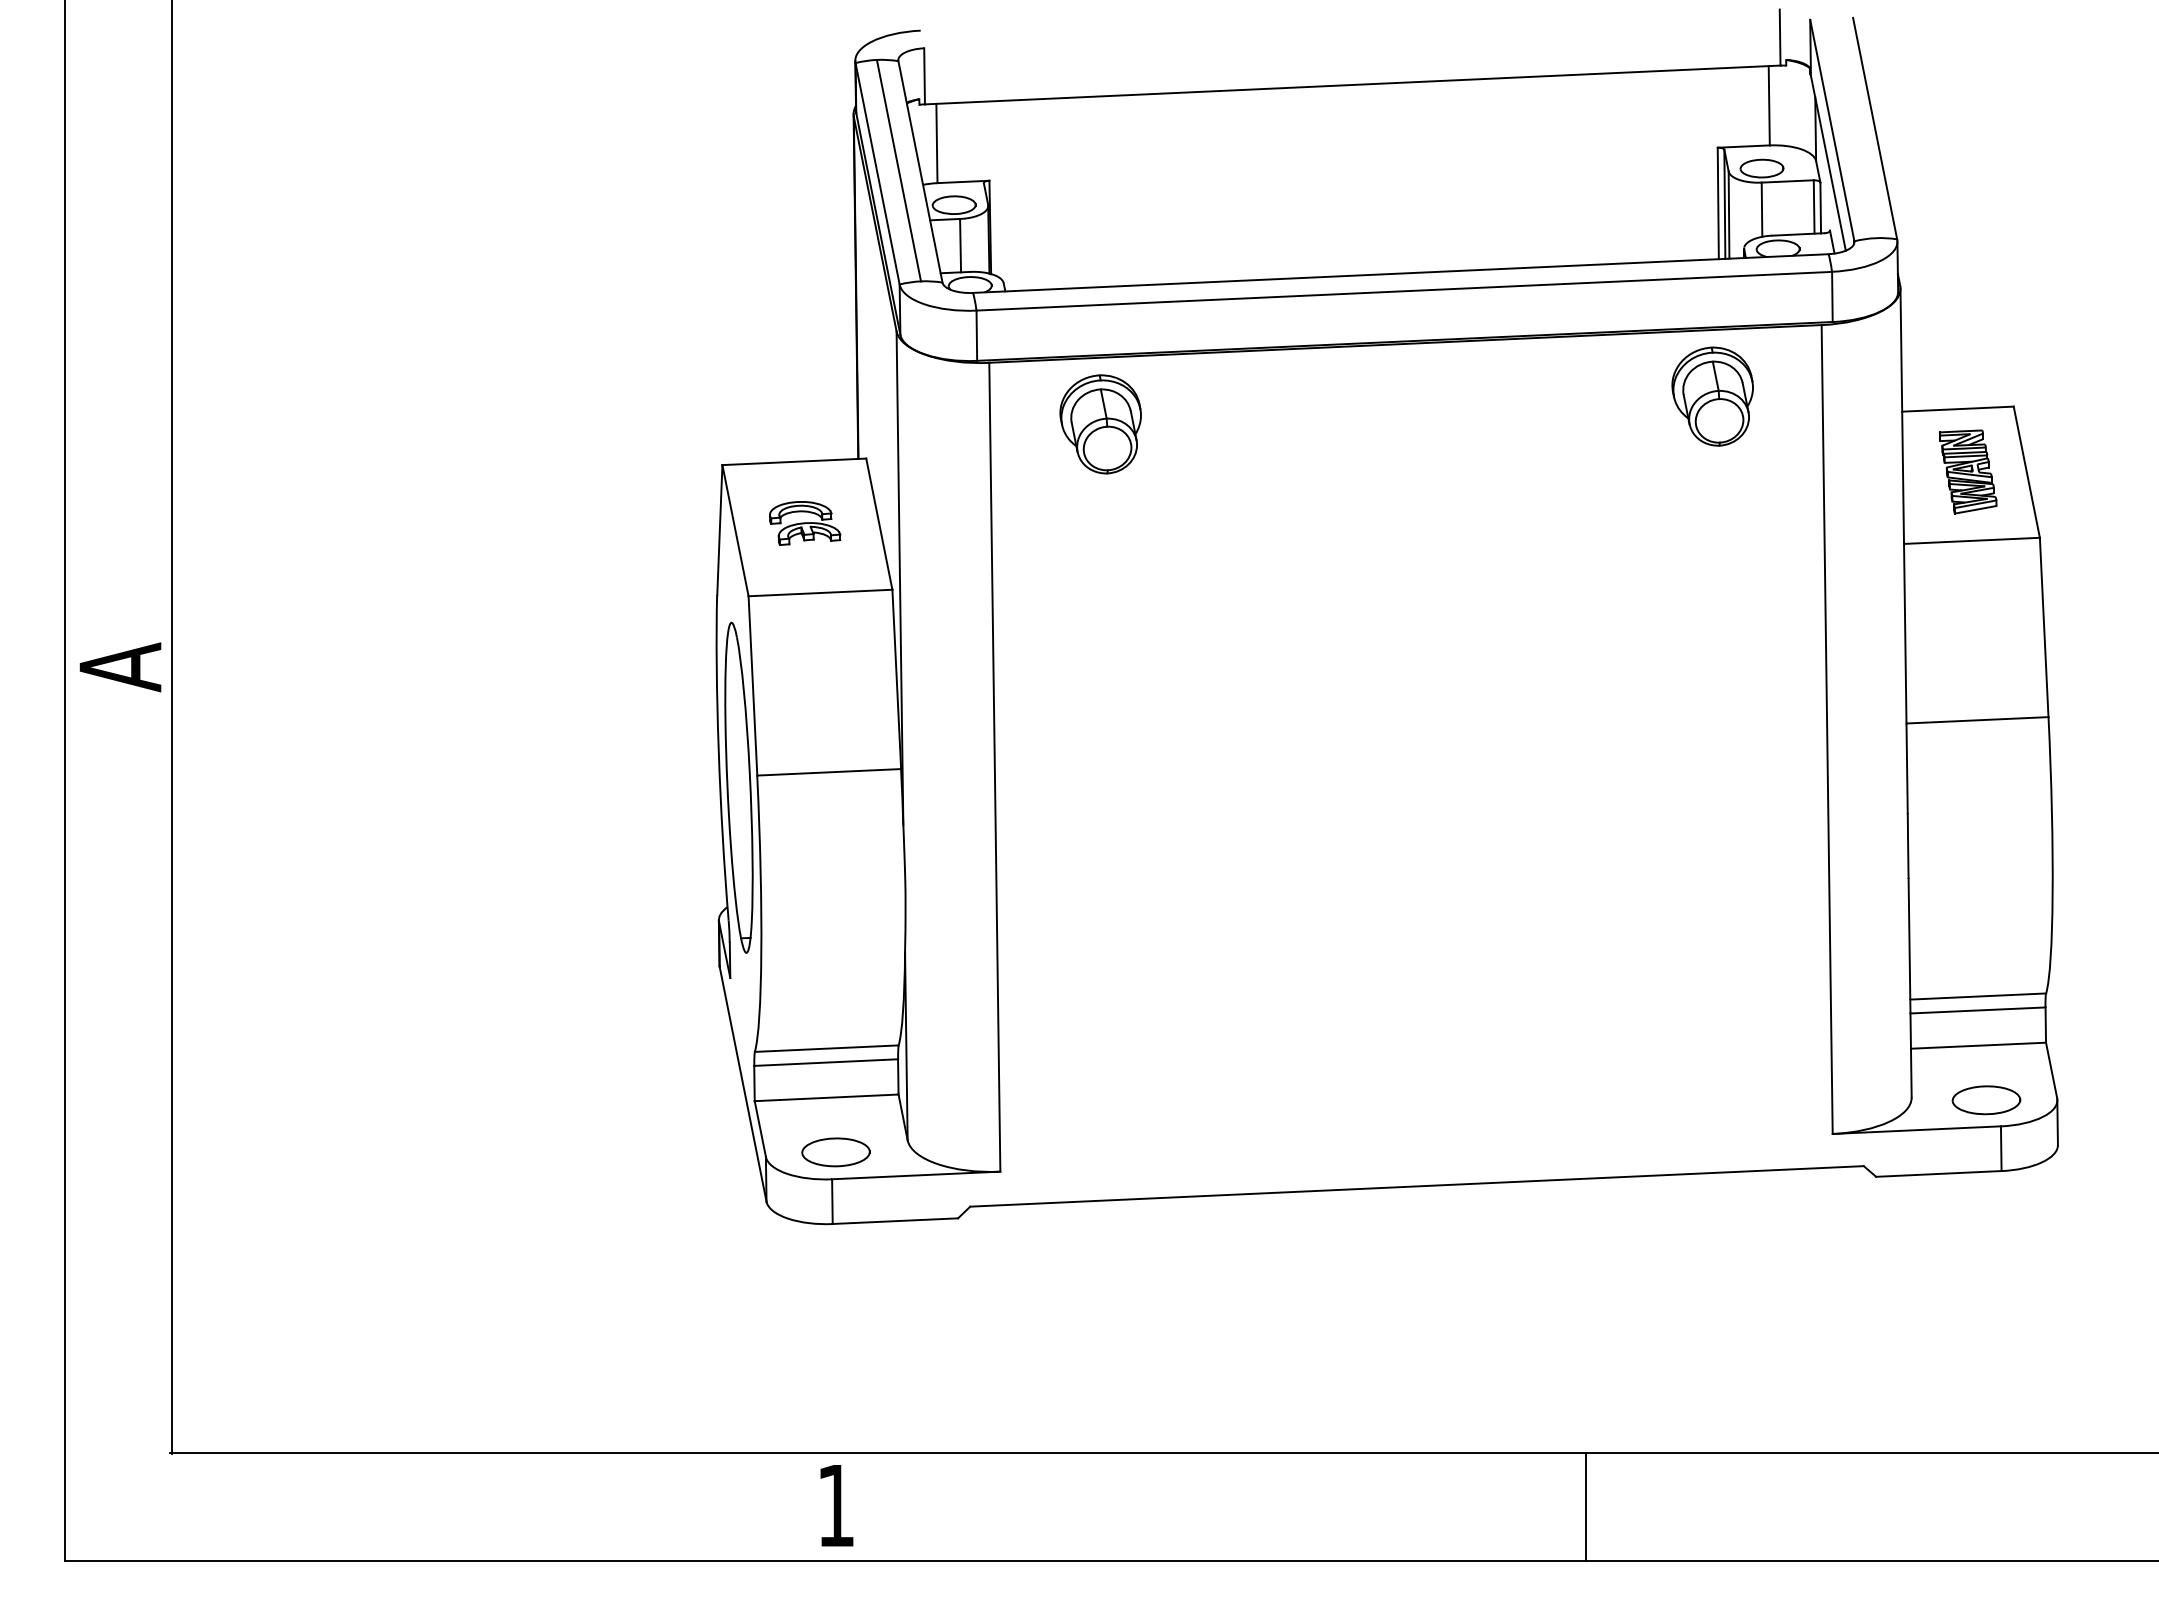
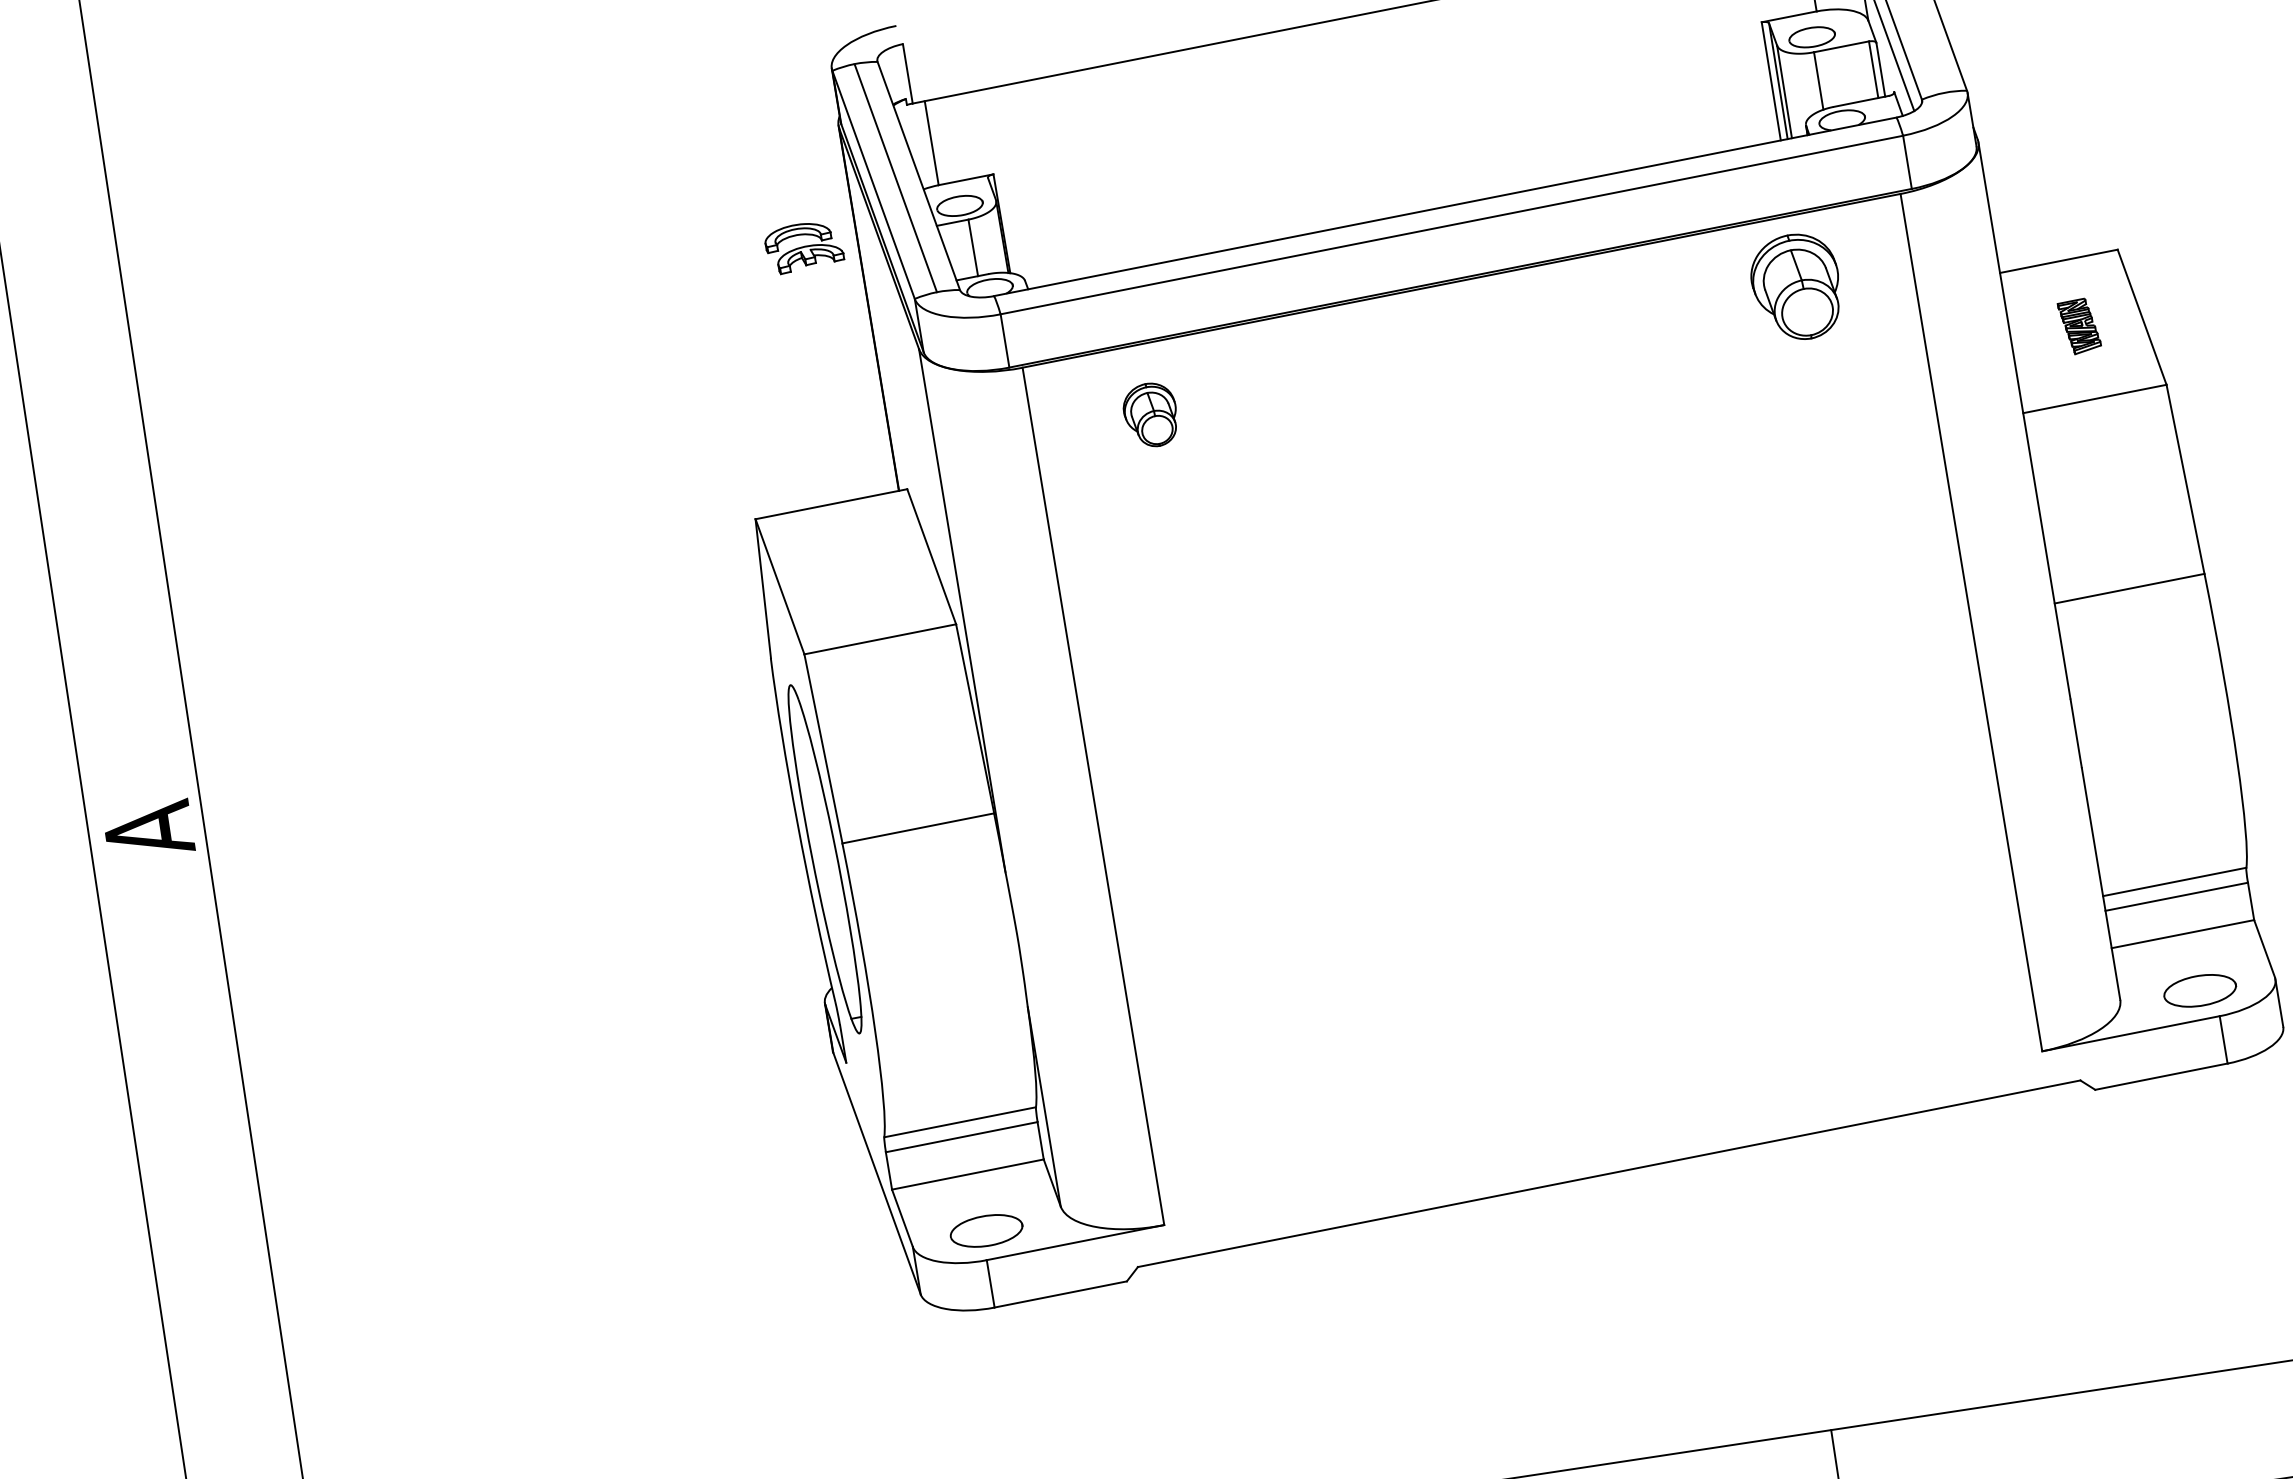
part: (1100, 424) -> (1150, 415), size x0.6
part: (1967, 471) -> (2079, 326), size x0.6
part: (805, 523) -> (804, 247), moved

